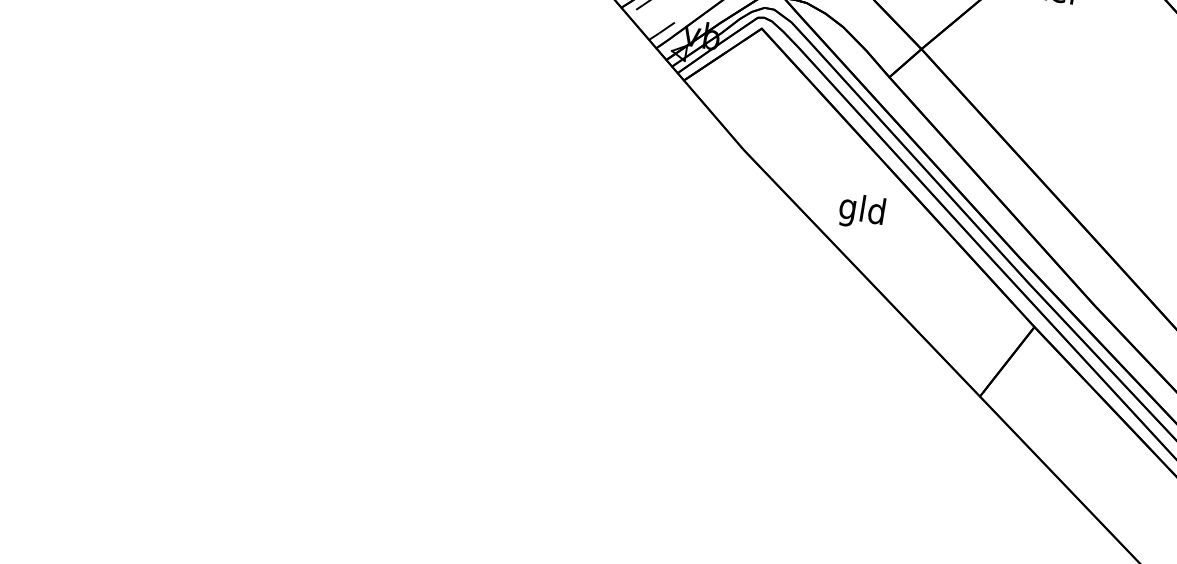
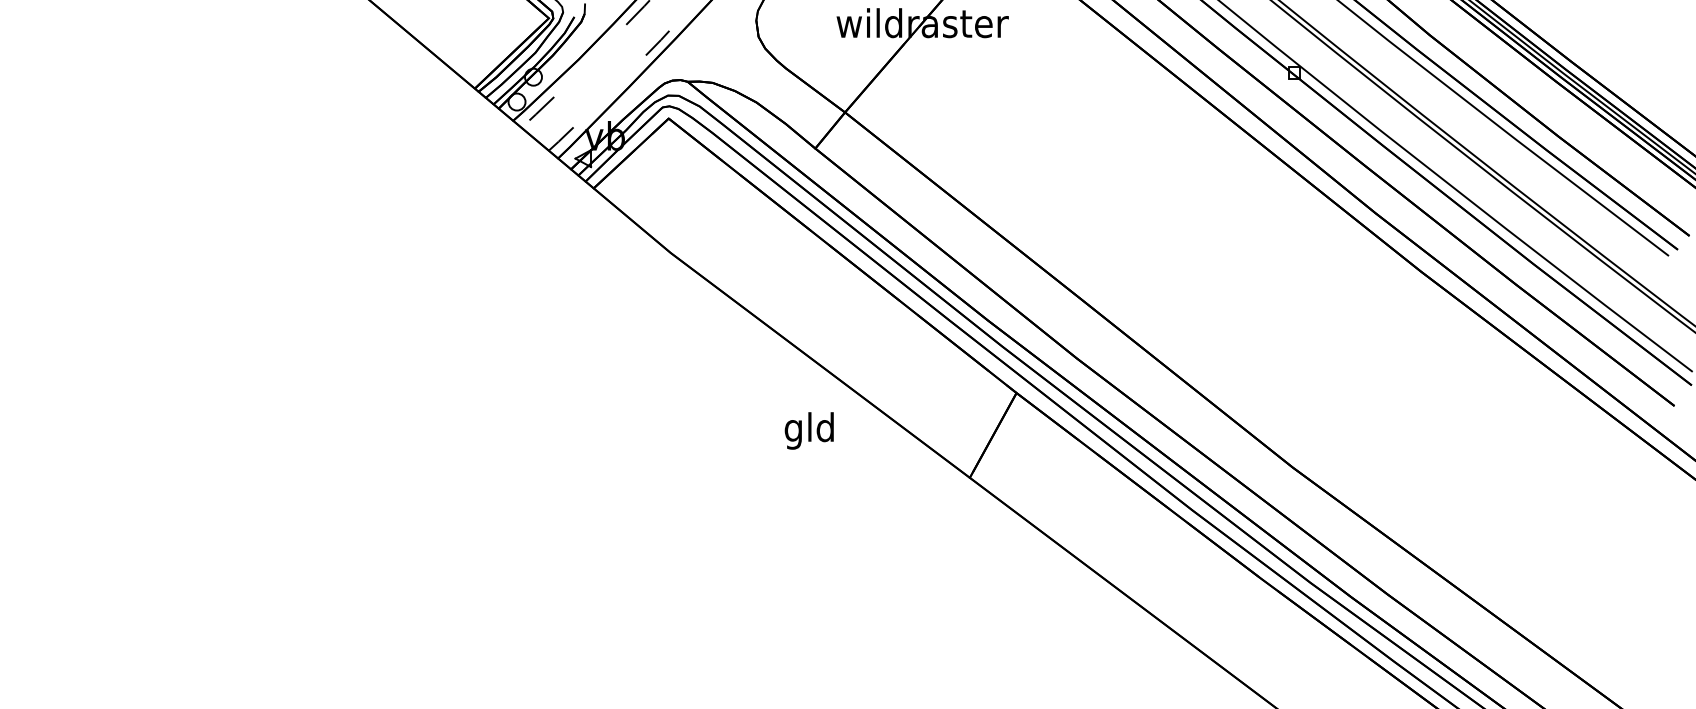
text: (861, 211) -> (808, 430), moved

